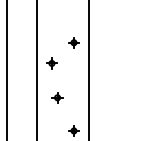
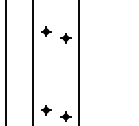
part: (52, 63) -> (46, 31), moved
part: (57, 97) -> (46, 110), moved

